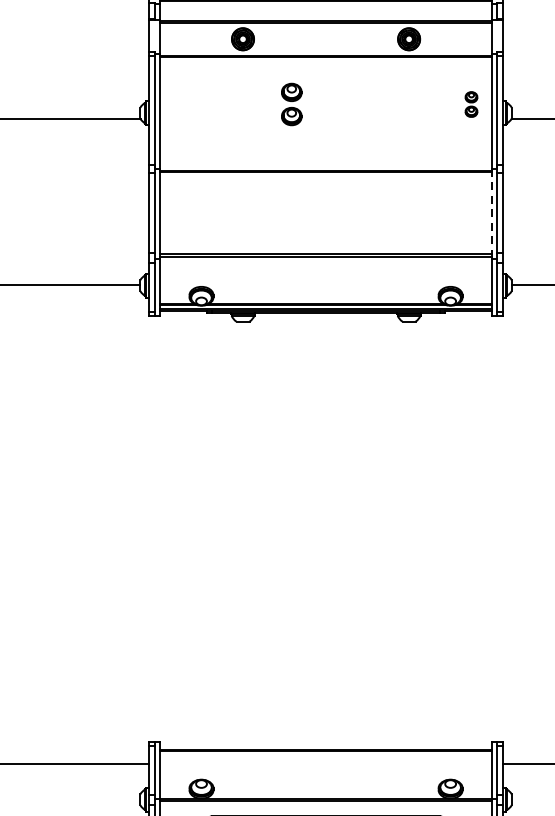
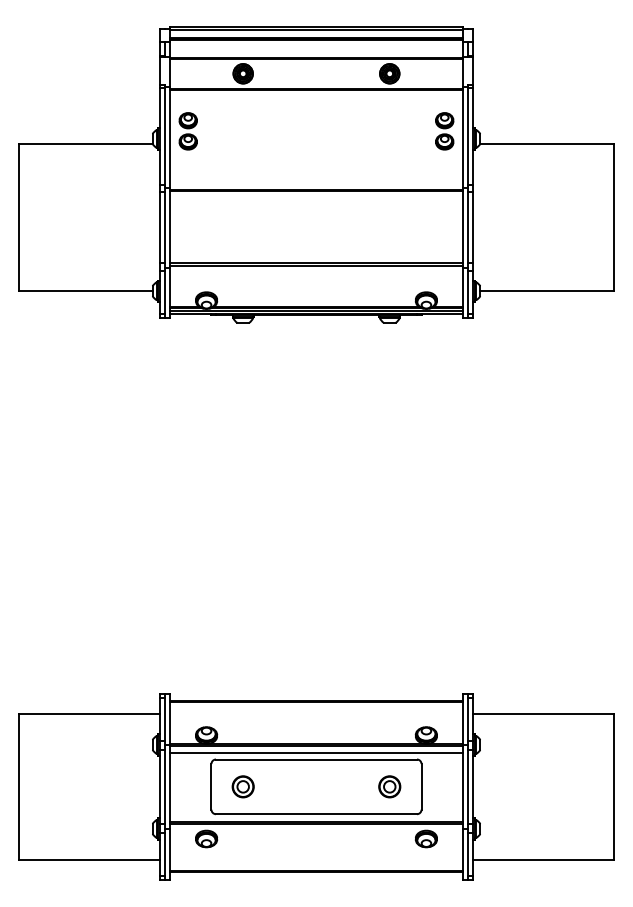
part: (290, 104) -> (187, 131), moved
part: (471, 104) -> (444, 131), size x1.67
line: (492, 214) -> (463, 228), dashed -> solid
line: (326, 809) -> (316, 753), added

